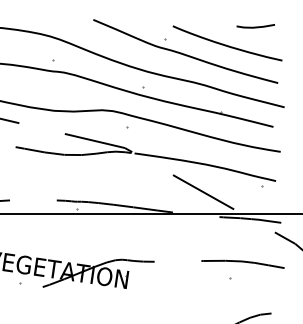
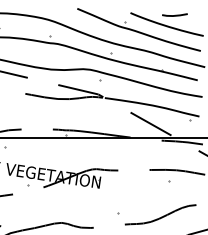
line: (256, 25) -> (175, 14), moved

